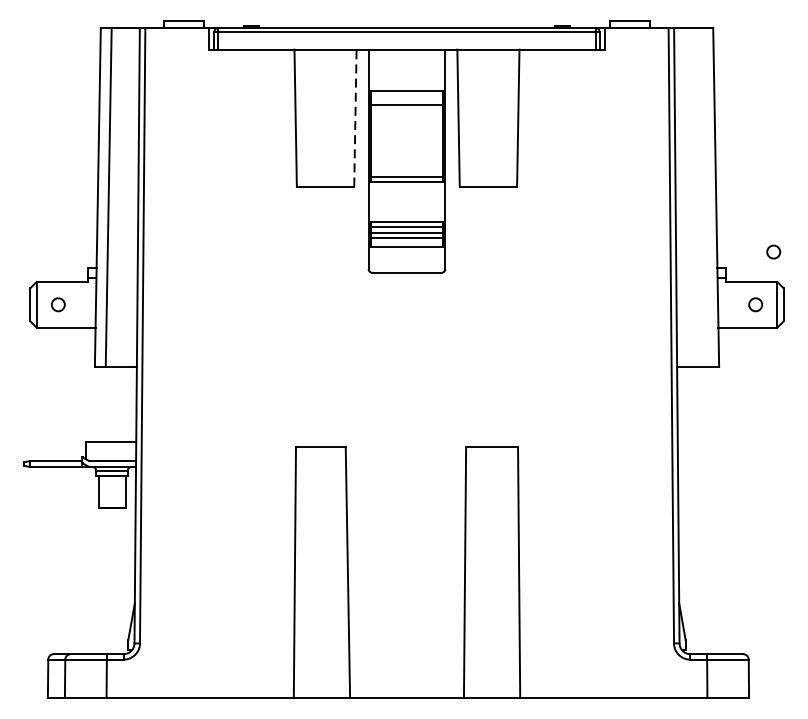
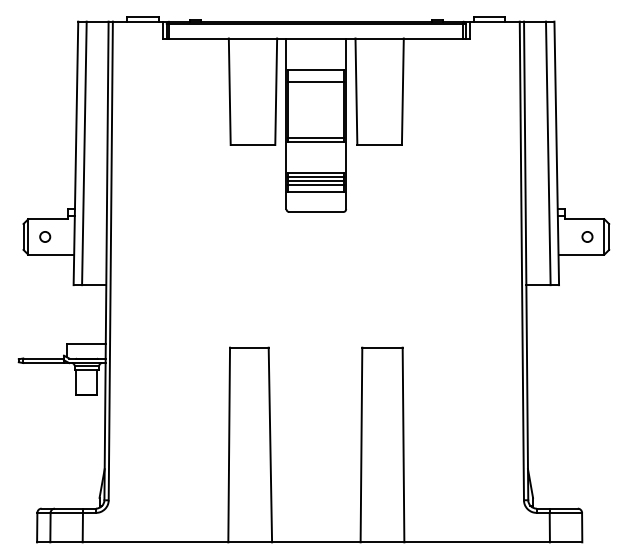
line: (355, 117) -> (276, 91), dashed -> solid
line: (705, 197) -> (548, 153), added
circle: (773, 251) -> (601, 195), removed

